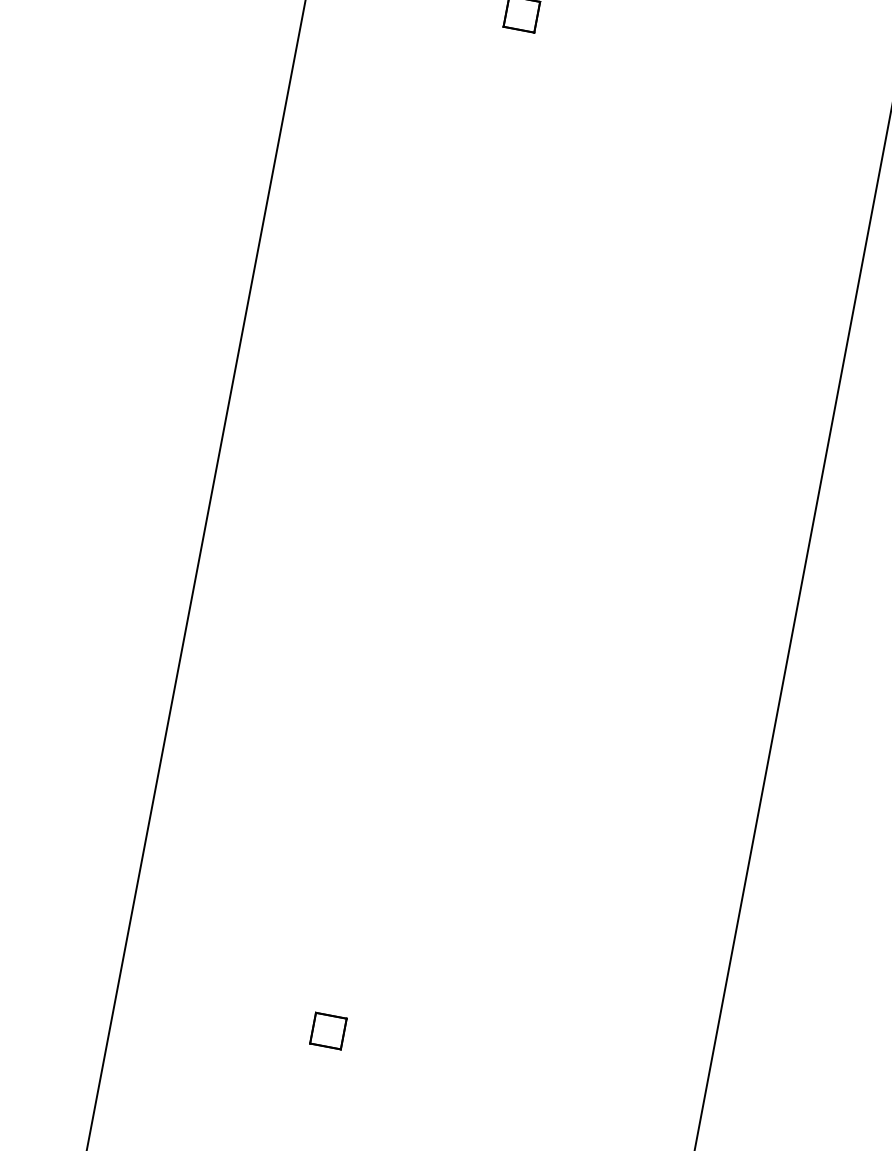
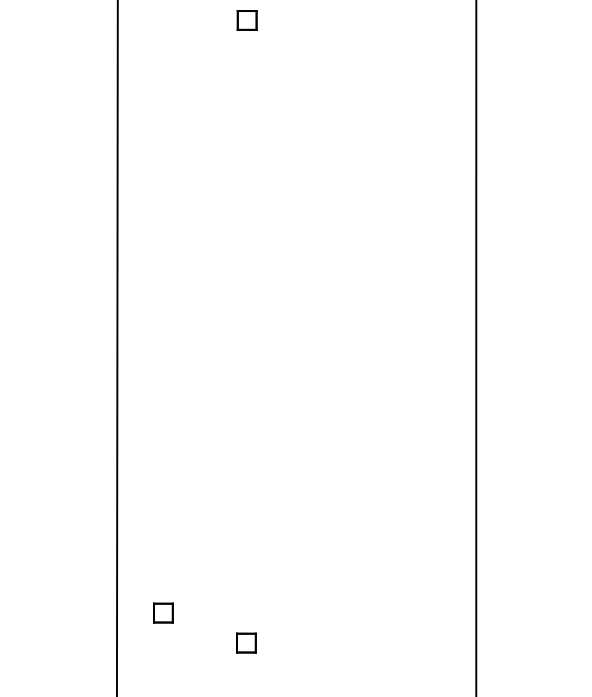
part: (202, 955) -> (163, 612), added

